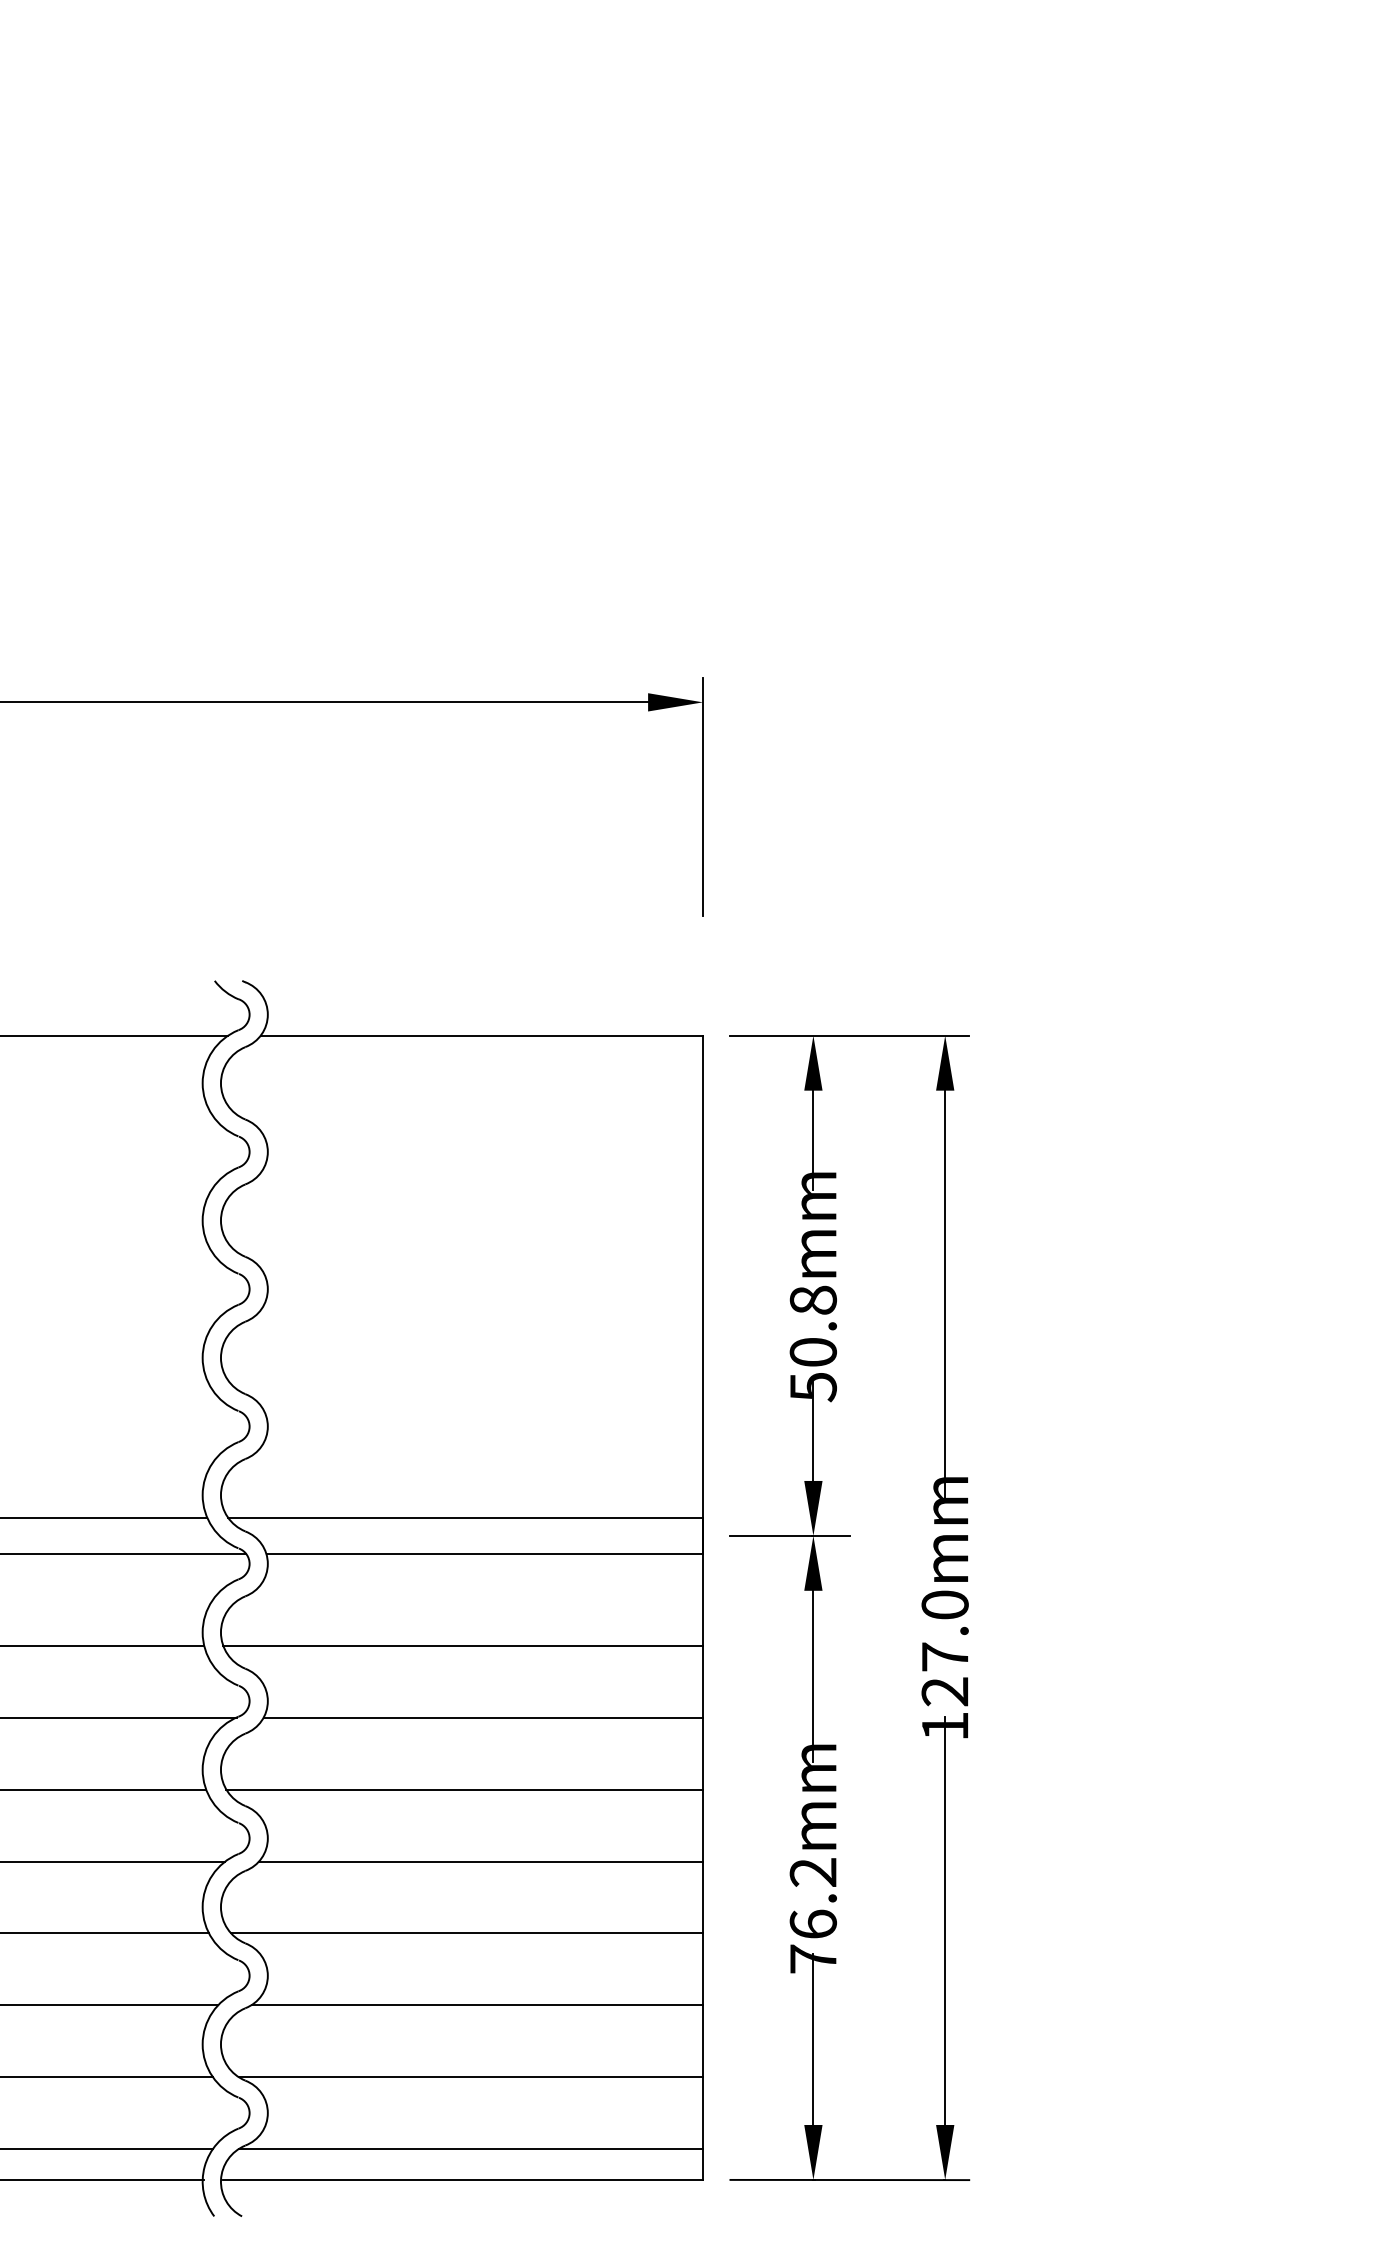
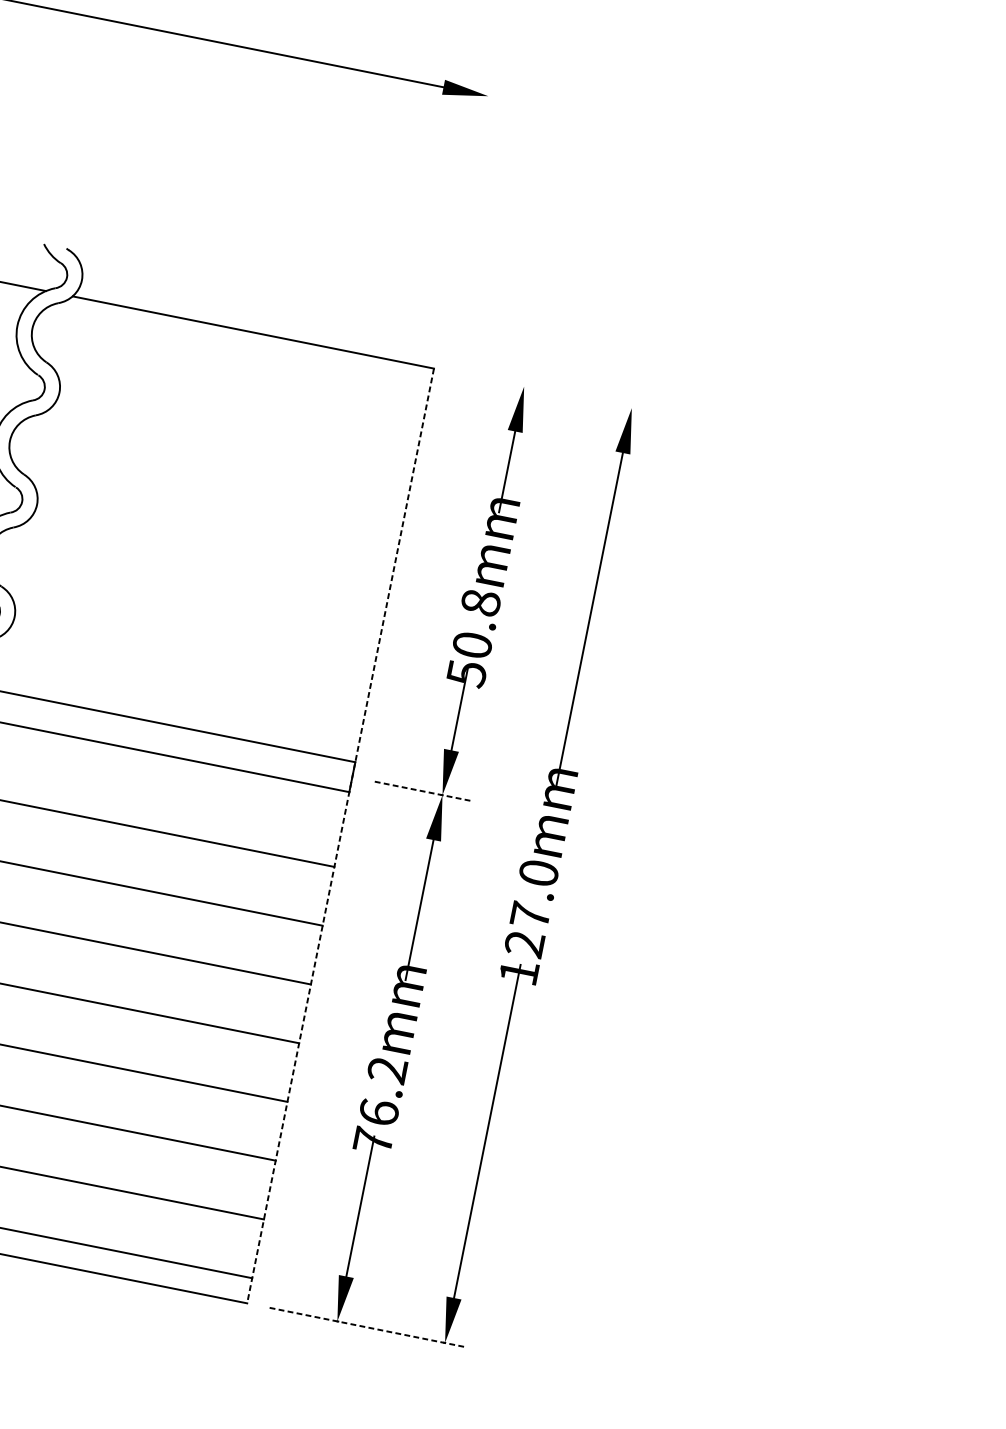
line: (703, 796) -> (473, 173), removed
line: (849, 1035) -> (553, 392), removed
line: (790, 1535) -> (423, 791), solid -> dashed
line: (703, 1608) -> (340, 836), solid -> dashed
line: (850, 2180) -> (367, 1327), solid -> dashed

